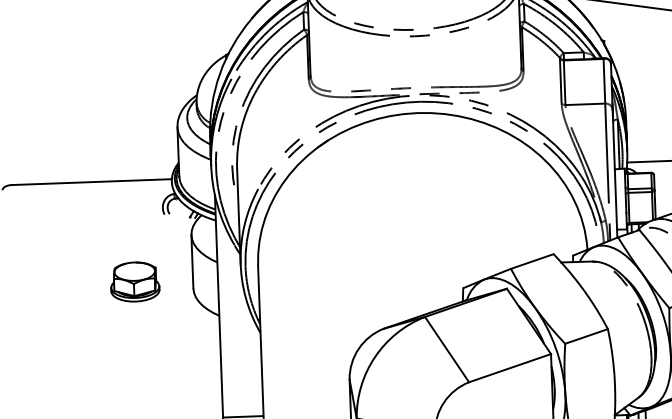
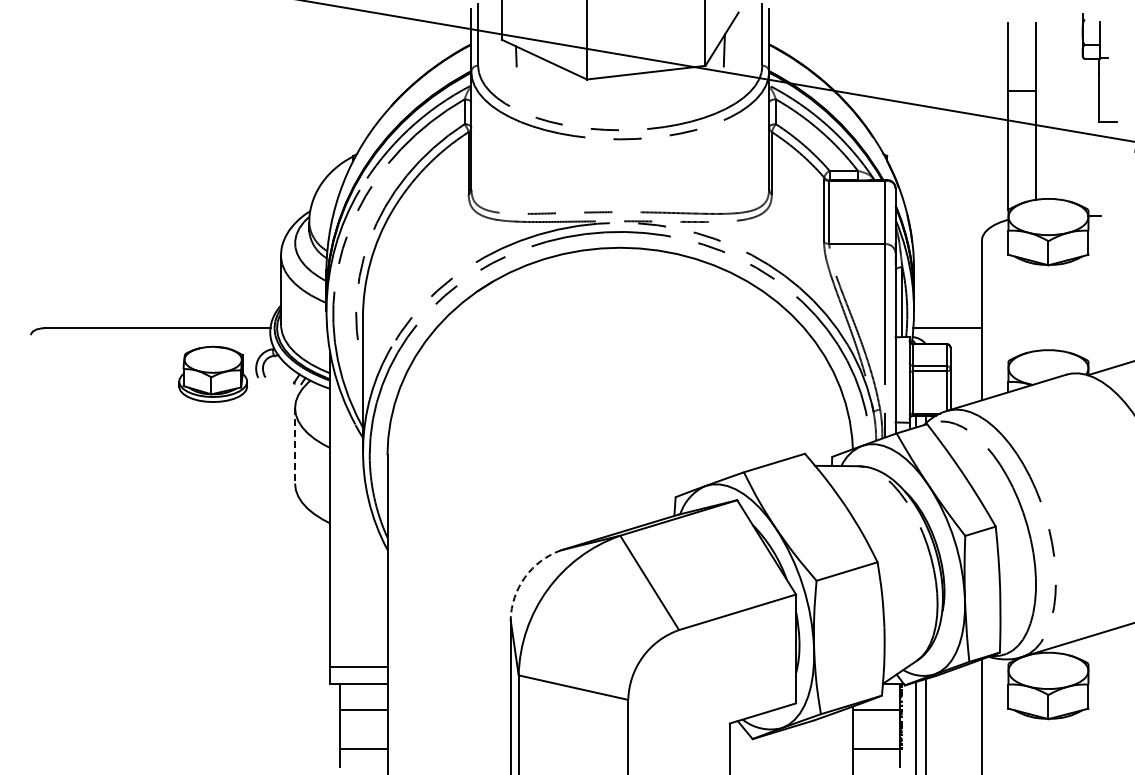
line: (192, 261) -> (295, 445), solid -> dashed
part: (135, 281) -> (213, 373), moved
arc: (358, 349) -> (525, 577), solid -> dashed

